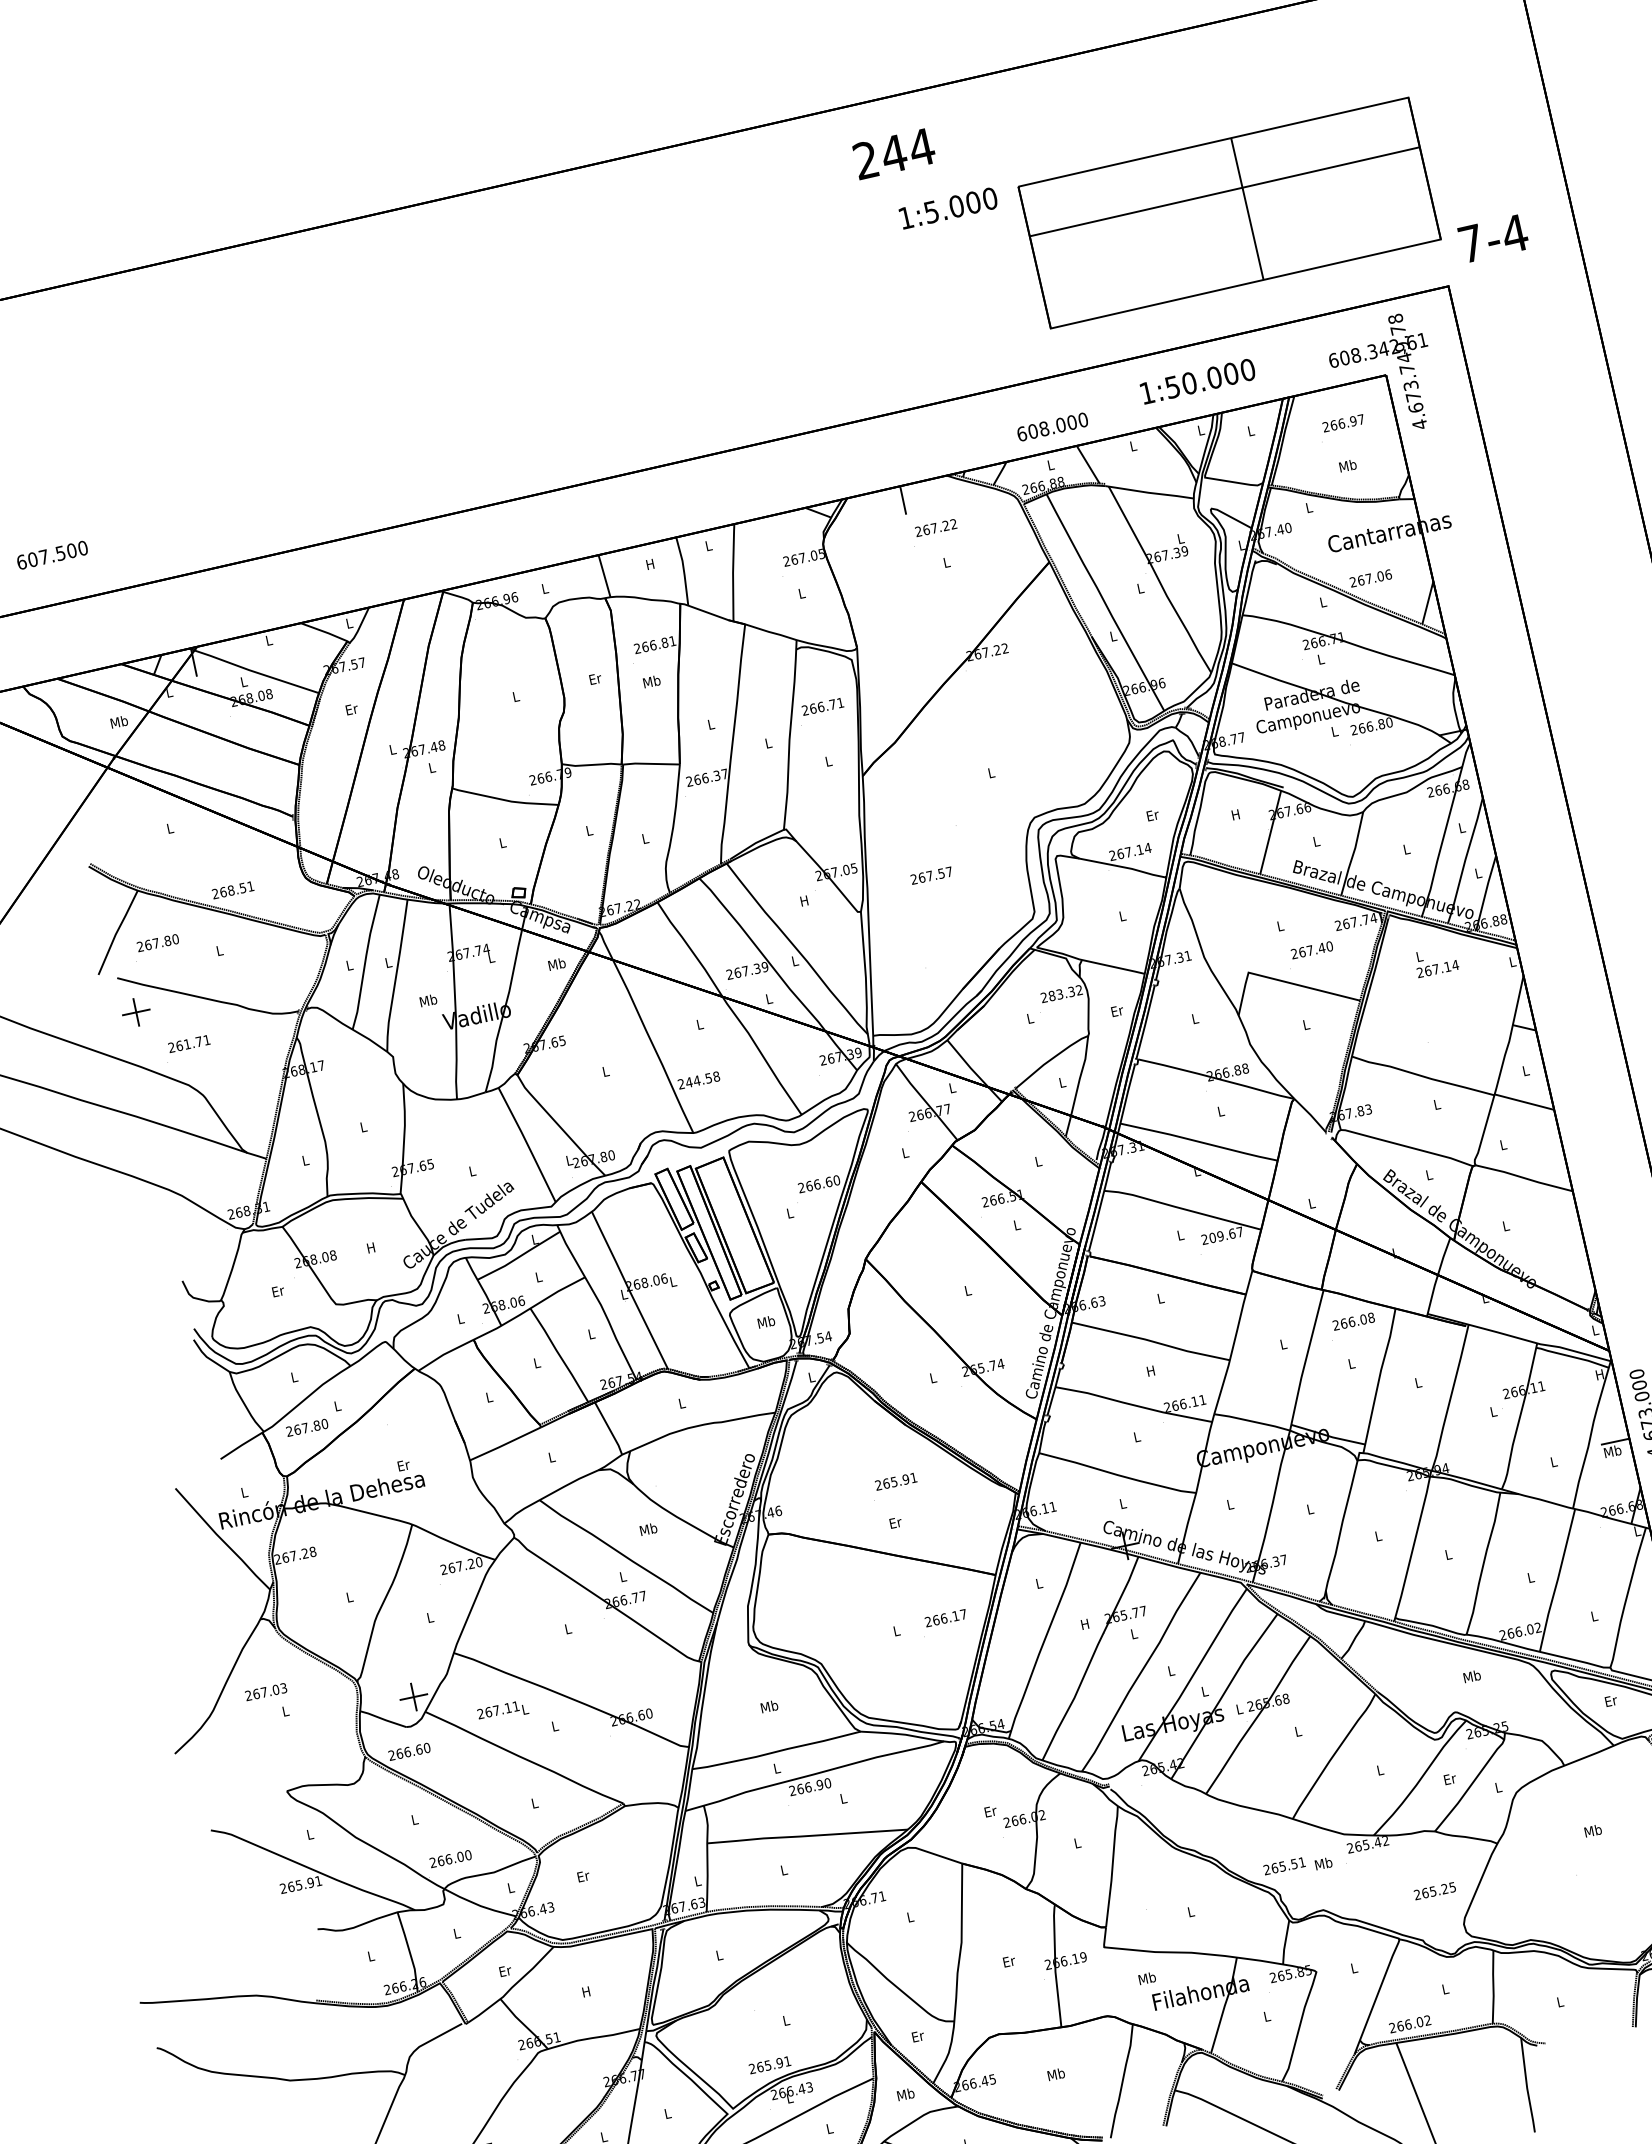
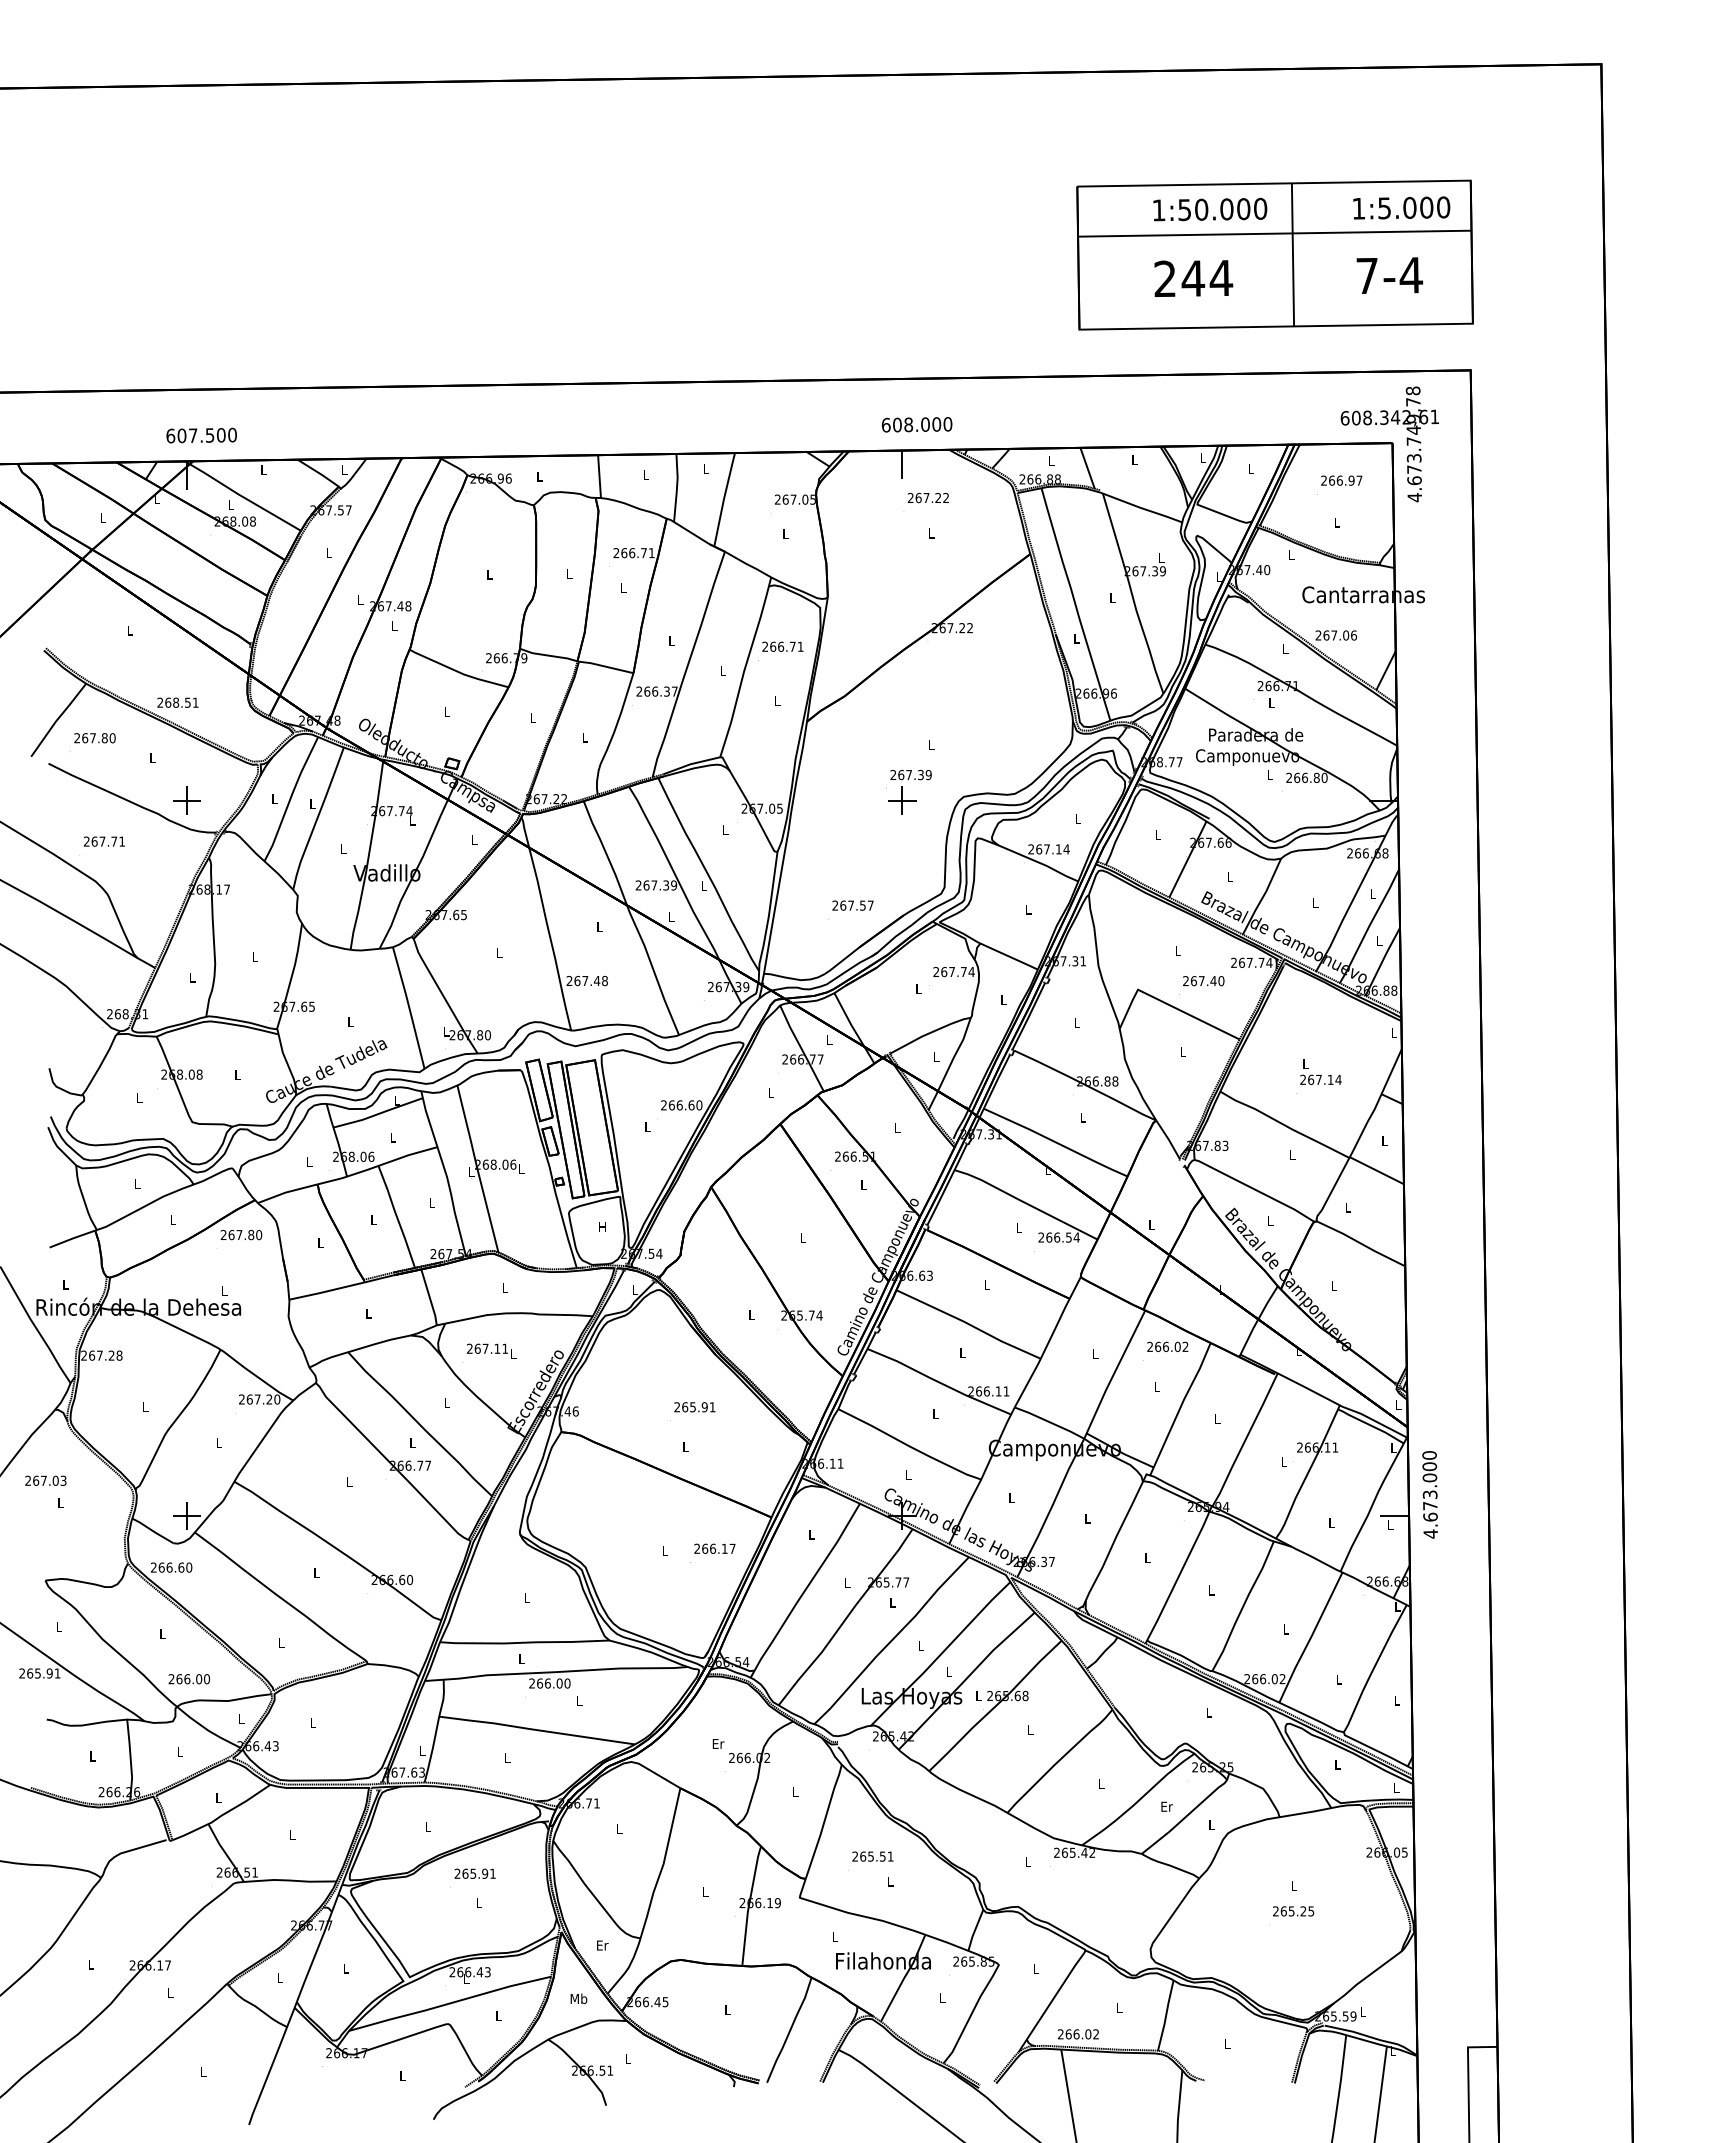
text: (894, 153) -> (1193, 278), moved
text: (948, 207) -> (1401, 207), moved
text: (1493, 238) -> (1389, 275), moved
text: (1198, 381) -> (1210, 209), moved
text: (1052, 426) -> (916, 424), moved
text: (1348, 465) -> (1337, 522), Mb -> L
text: (52, 555) -> (201, 435), moved
text: (649, 564) -> (645, 474), H -> L
text: (664, 643) -> (643, 553), 266.81 -> 266.71
text: (595, 678) -> (569, 573), Er -> L
text: (651, 681) -> (623, 587), Mb -> L
text: (352, 709) -> (329, 553), Er -> L
text: (118, 721) -> (102, 517), Mb -> L
text: (1153, 814) -> (1078, 818), Er -> L
text: (1235, 814) -> (1157, 834), H -> L
part: (972, 825) -> (902, 791), added
text: (931, 875) -> (852, 905), moved
text: (804, 900) -> (725, 829), H -> L
text: (1435, 960) -> (1320, 1071), moved
text: (557, 964) -> (474, 840), Mb -> L
text: (1065, 992) -> (957, 971), 283.32 -> 267.74
text: (428, 1000) -> (343, 848), Mb -> L
text: (1116, 1010) -> (1003, 999), Er -> L
part: (135, 1012) -> (186, 800), moved
text: (187, 1044) -> (102, 841), 261.71 -> 267.71
text: (699, 1079) -> (587, 980), 244.58 -> 267.48
text: (1225, 1235) -> (1062, 1237), 209.67 -> 266.54
text: (370, 1247) -> (237, 1074), H -> L
text: (278, 1290) -> (139, 1097), Er -> L
text: (1371, 1317) -> (1185, 1346), 266.08 -> 266.02
text: (766, 1322) -> (602, 1227), Mb -> H
text: (1150, 1370) -> (962, 1352), H -> L
text: (1599, 1373) -> (1393, 1447), H -> L
text: (307, 1428) -> (241, 1235), moved
text: (1612, 1451) -> (1390, 1524), Mb -> L
text: (403, 1465) -> (224, 1291), Er -> L
text: (896, 1522) -> (686, 1446), Er -> L
text: (648, 1529) -> (446, 1402), Mb -> L
text: (1084, 1623) -> (847, 1582), H -> L
text: (1472, 1676) -> (1209, 1712), Mb -> L
text: (1610, 1701) -> (1337, 1764), Er -> L
text: (768, 1706) -> (526, 1597), Mb -> L
text: (502, 1711) -> (491, 1350), moved
text: (819, 1784) -> (559, 1683), 266.90 -> 266.00
text: (1592, 1830) -> (1293, 1885), Mb -> L
text: (1323, 1864) -> (1027, 1862), Mb -> L
text: (1284, 1866) -> (872, 1856), moved
text: (583, 1876) -> (313, 1723), Er -> L
text: (1434, 1891) -> (1293, 1911), moved
text: (1009, 1961) -> (705, 1892), Er -> L
text: (505, 1971) -> (218, 1798), Er -> L
text: (1146, 1978) -> (834, 1936), Mb -> L
text: (586, 1991) -> (292, 1834), H -> L
text: (769, 2064) -> (474, 1873), moved
text: (1056, 2074) -> (727, 2010), Mb -> L

